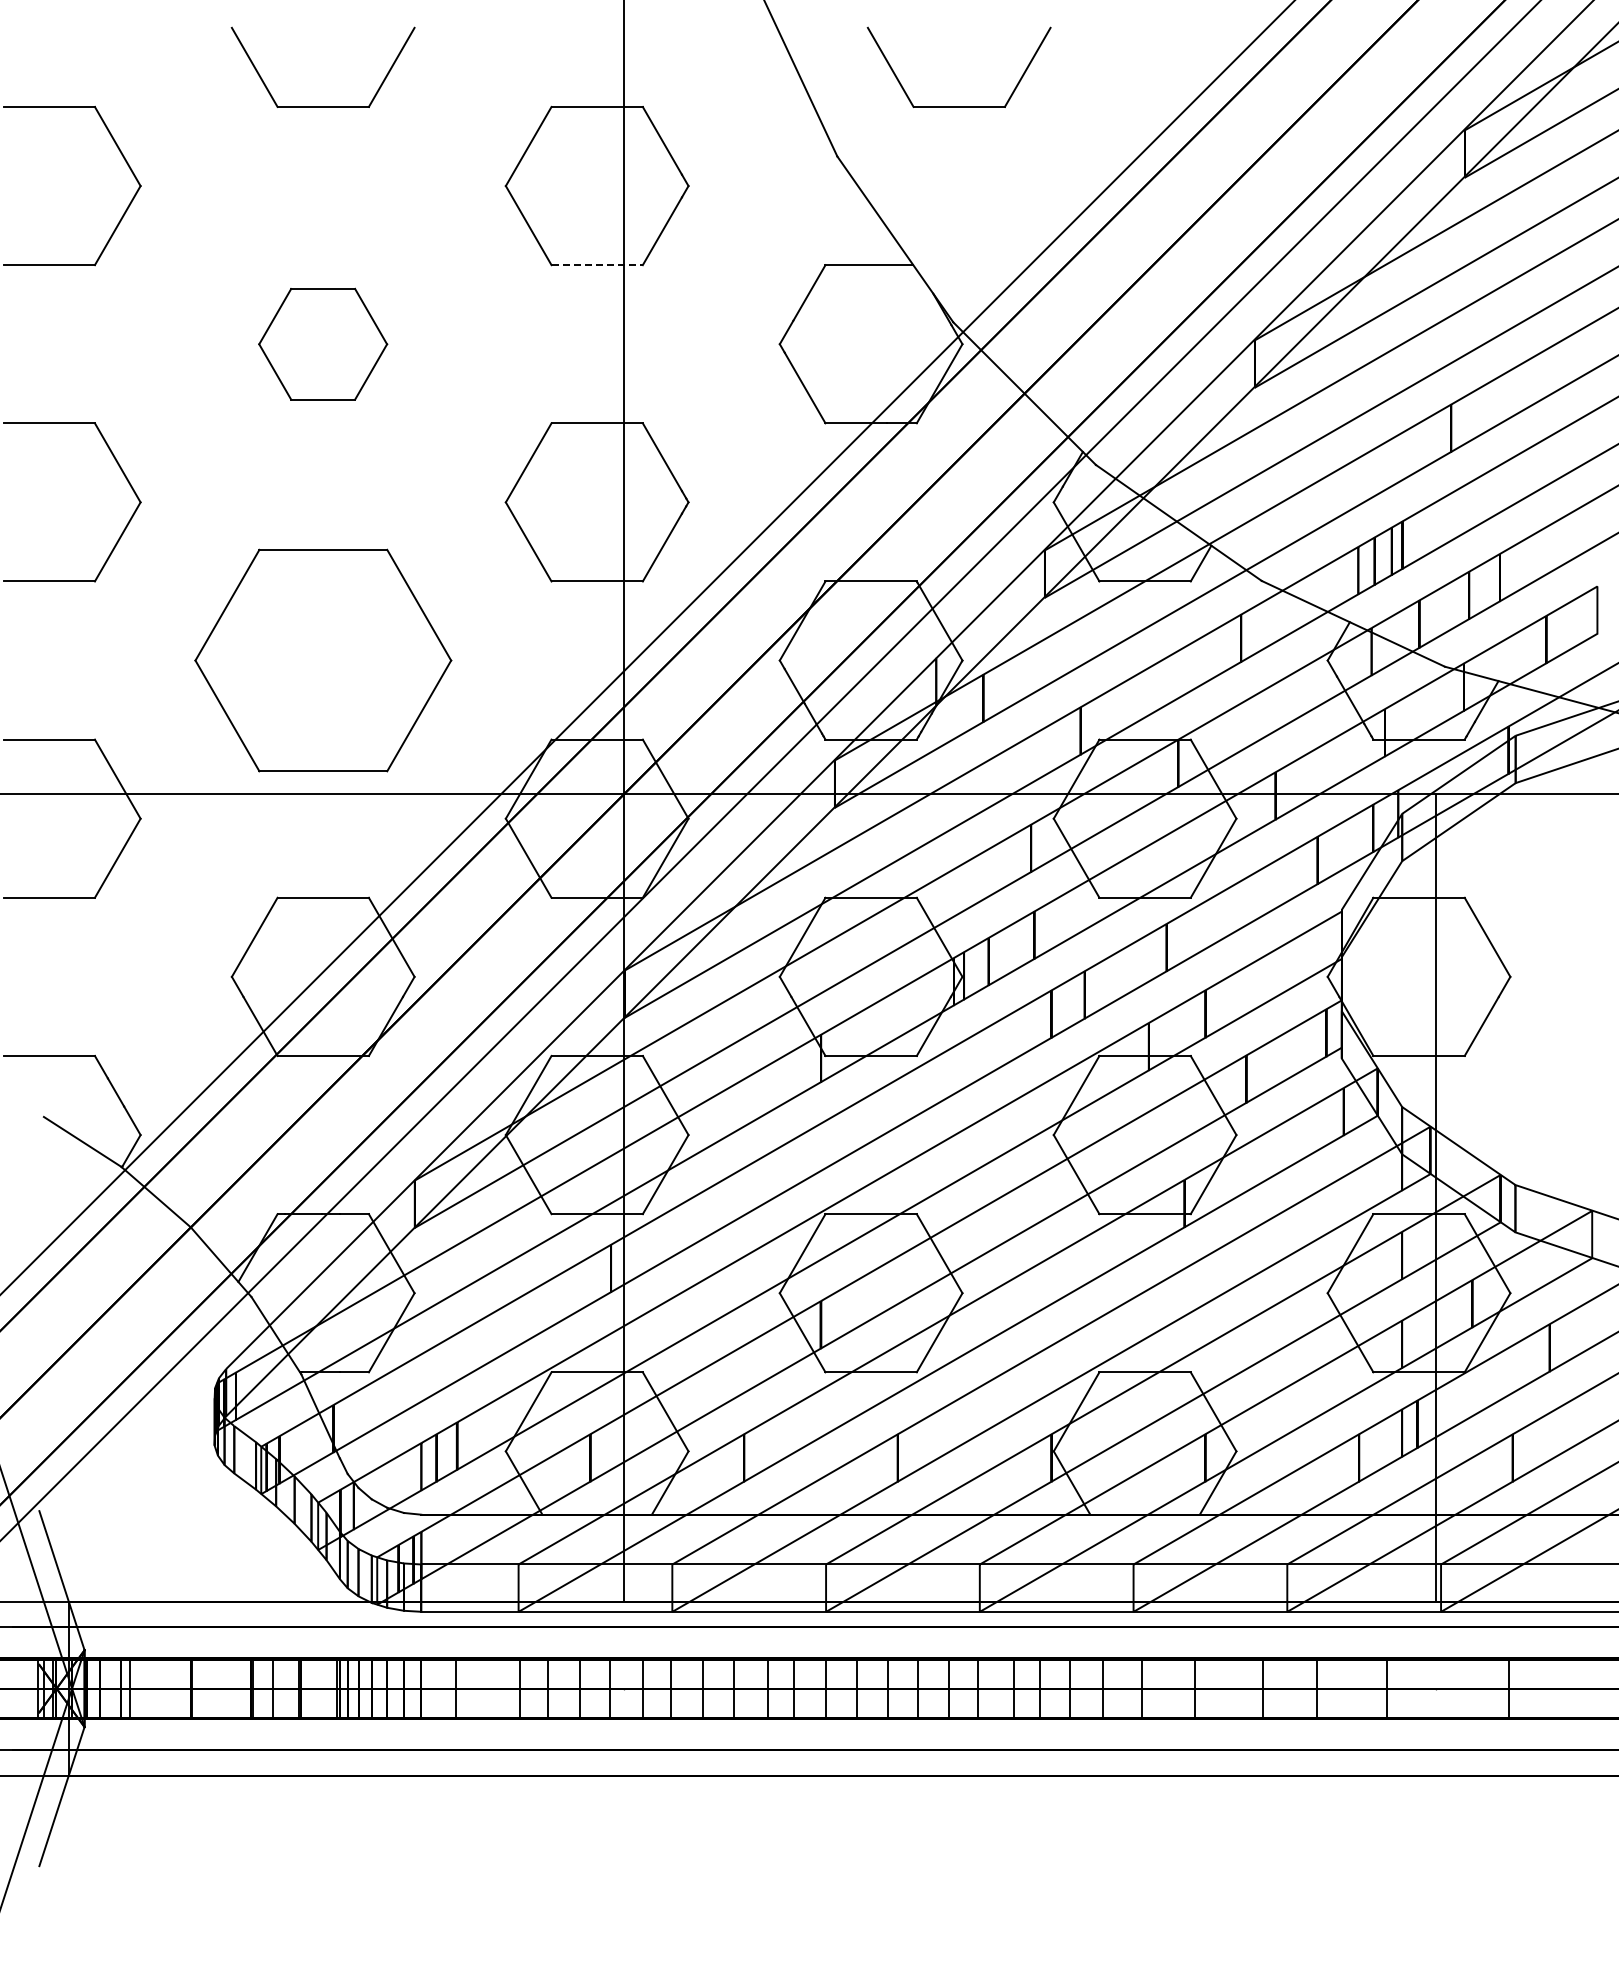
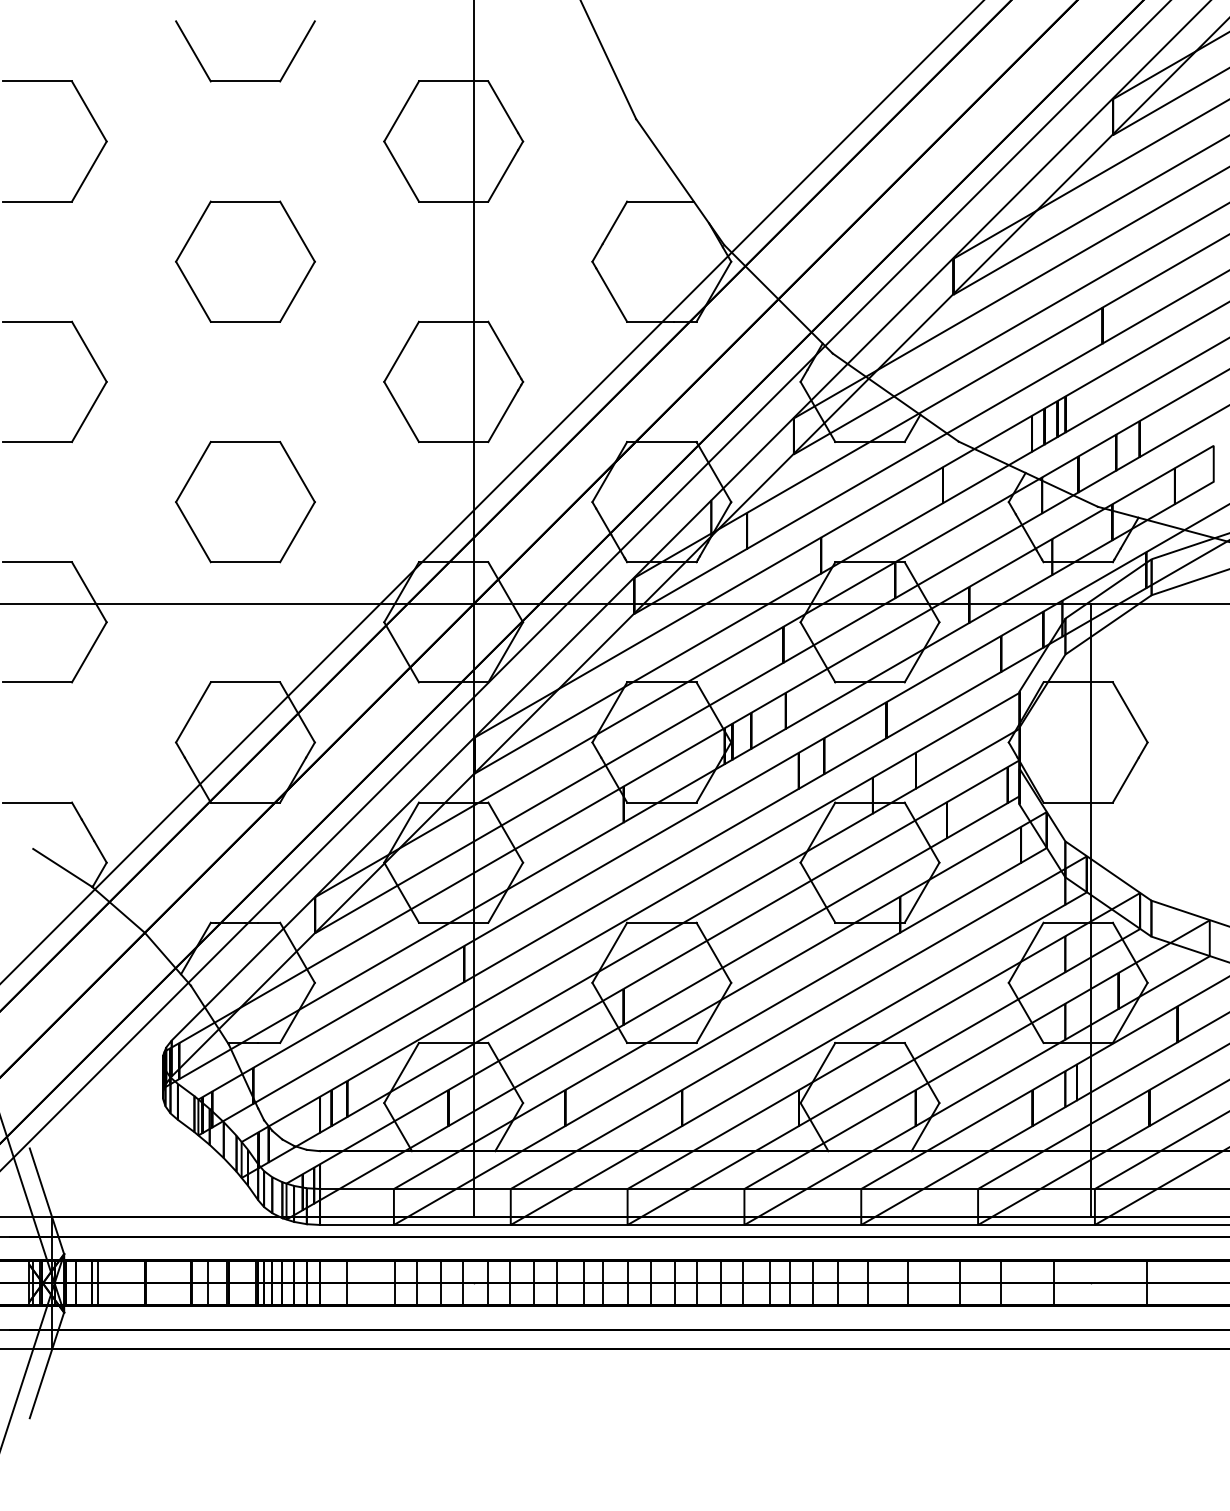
part: (958, 106) -> (728, 81), removed
line: (597, 265) -> (453, 201), dashed -> solid
part: (322, 344) -> (244, 261), size x1.43
part: (322, 660) -> (244, 502), size x0.71

